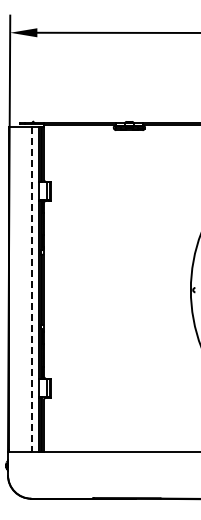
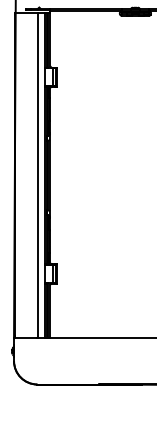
line: (31, 290) -> (37, 176), dashed -> solid

